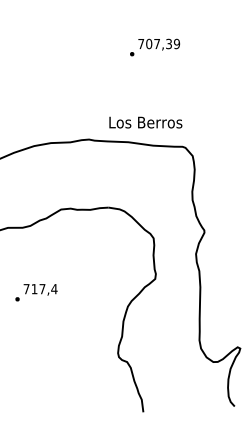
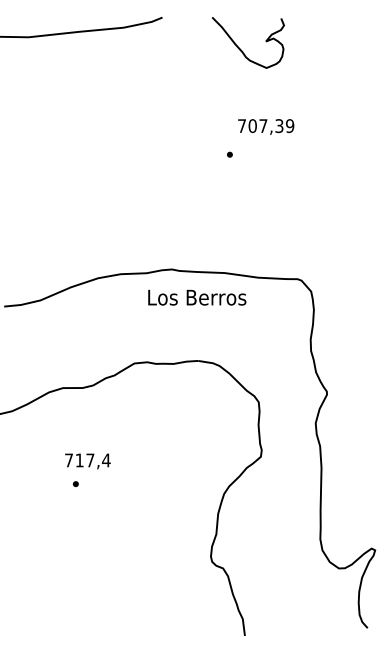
text: (159, 44) -> (266, 126), moved
text: (146, 122) -> (197, 297), moved
text: (40, 289) -> (87, 461), moved

